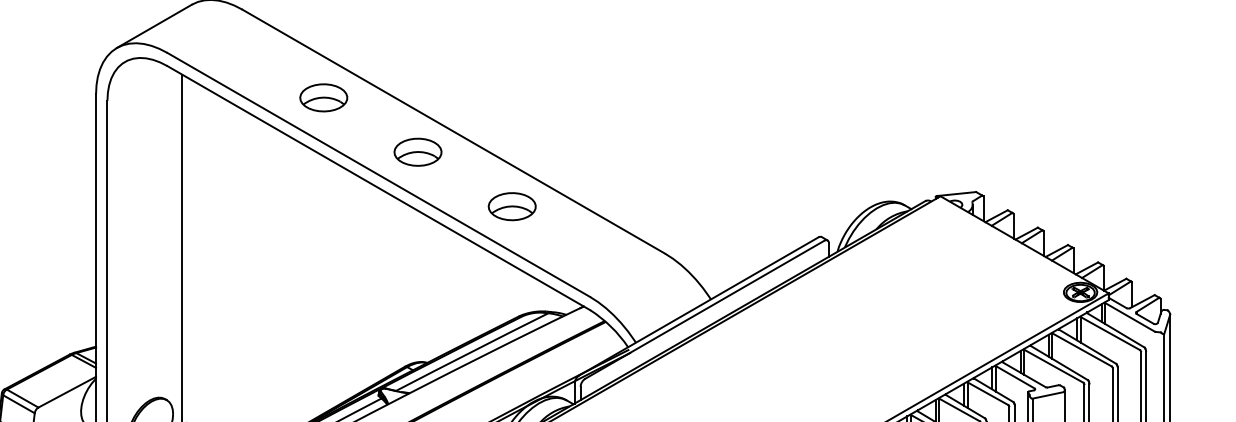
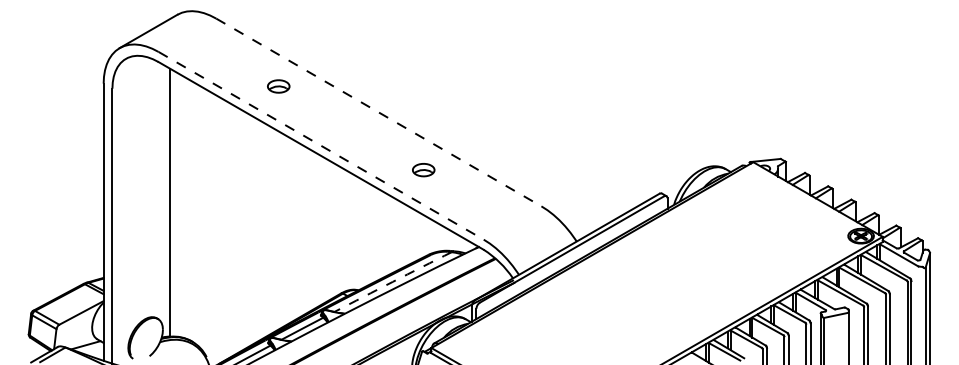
part: (323, 97) -> (278, 86), size x0.6
line: (453, 131) -> (378, 112), solid -> dashed
part: (418, 152) -> (351, 128), removed
line: (379, 174) -> (321, 145), solid -> dashed
part: (511, 205) -> (423, 169), size x0.6
arc: (471, 351) -> (392, 281), solid -> dashed

